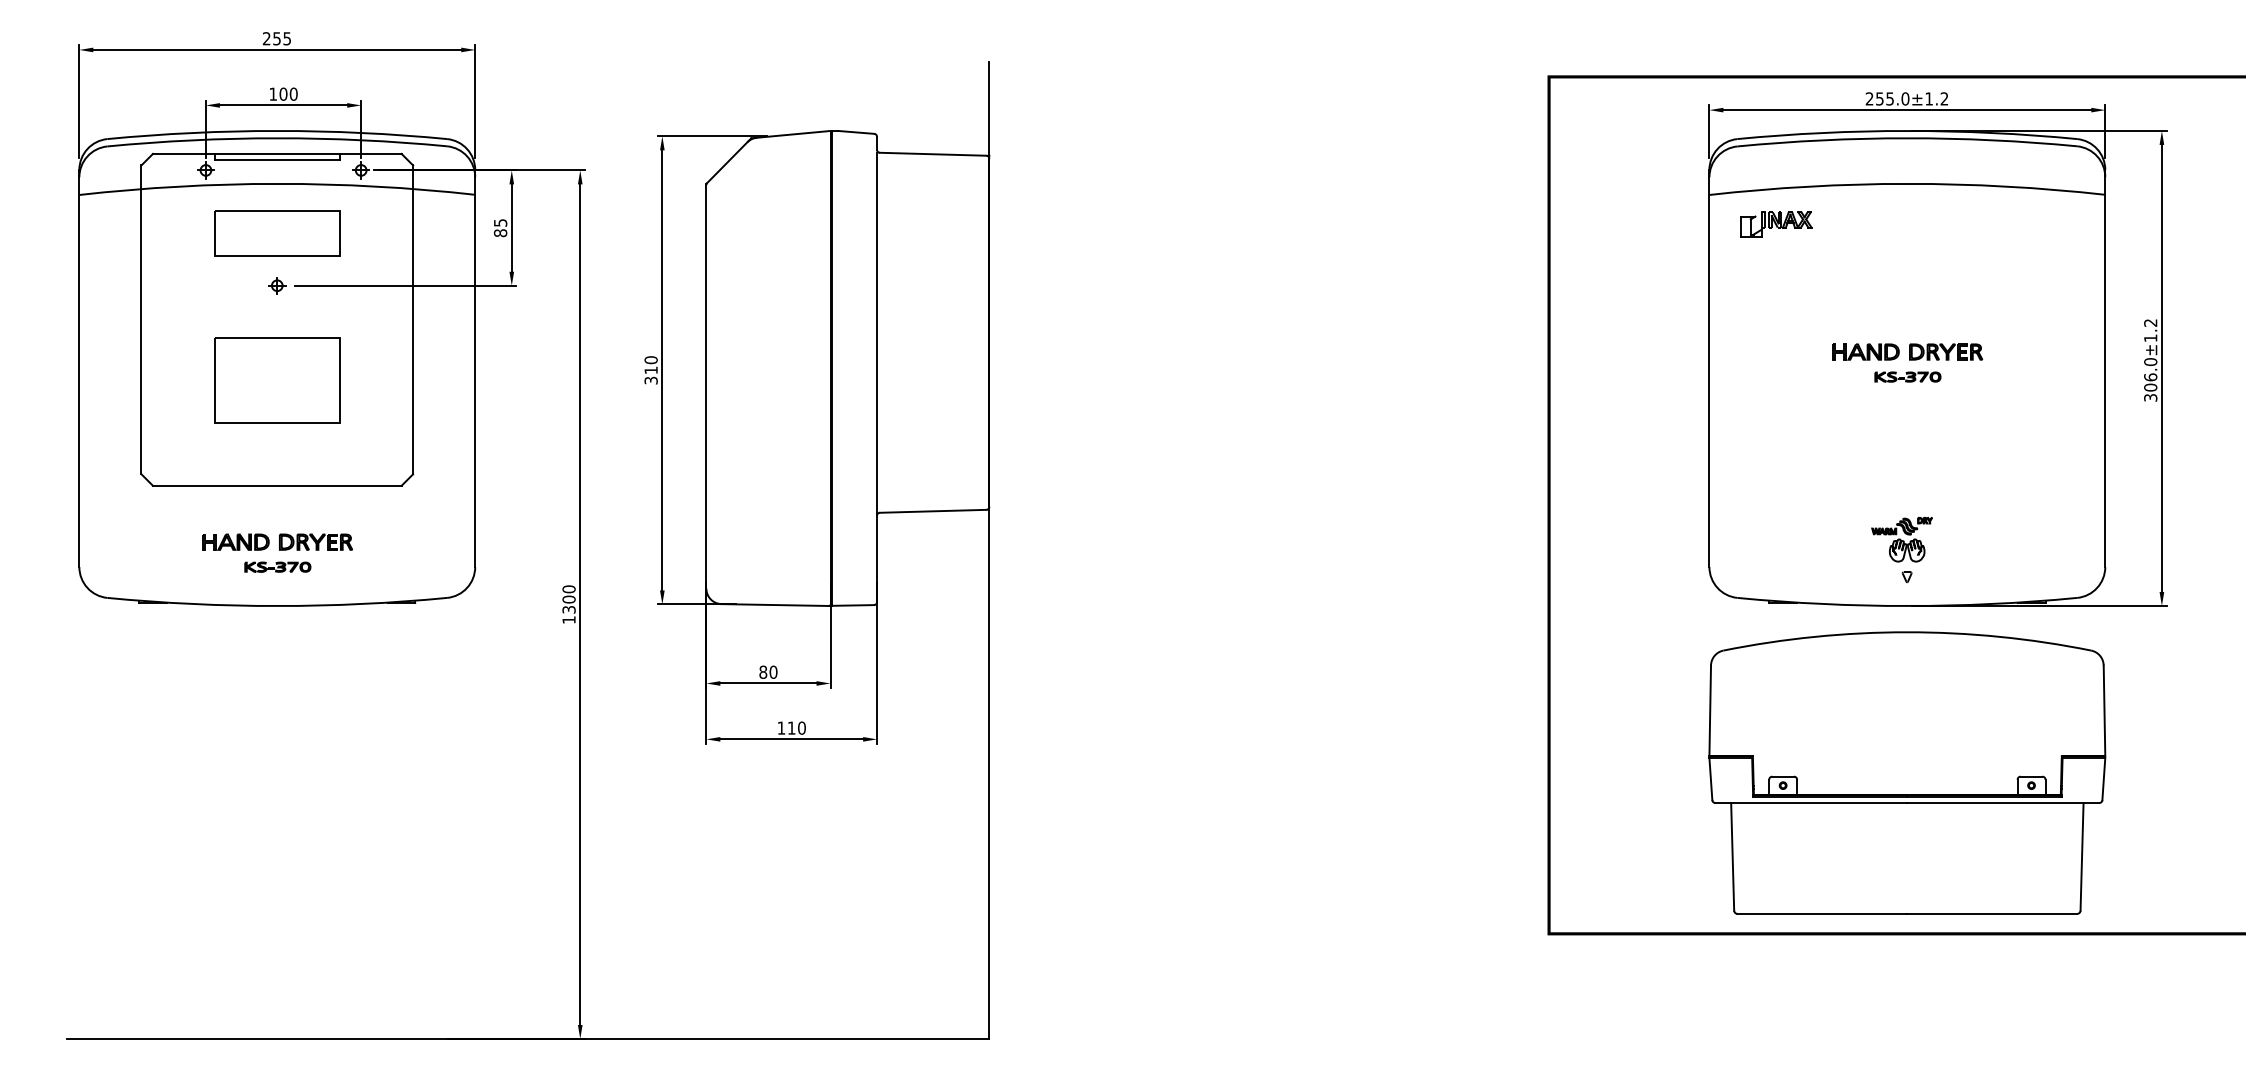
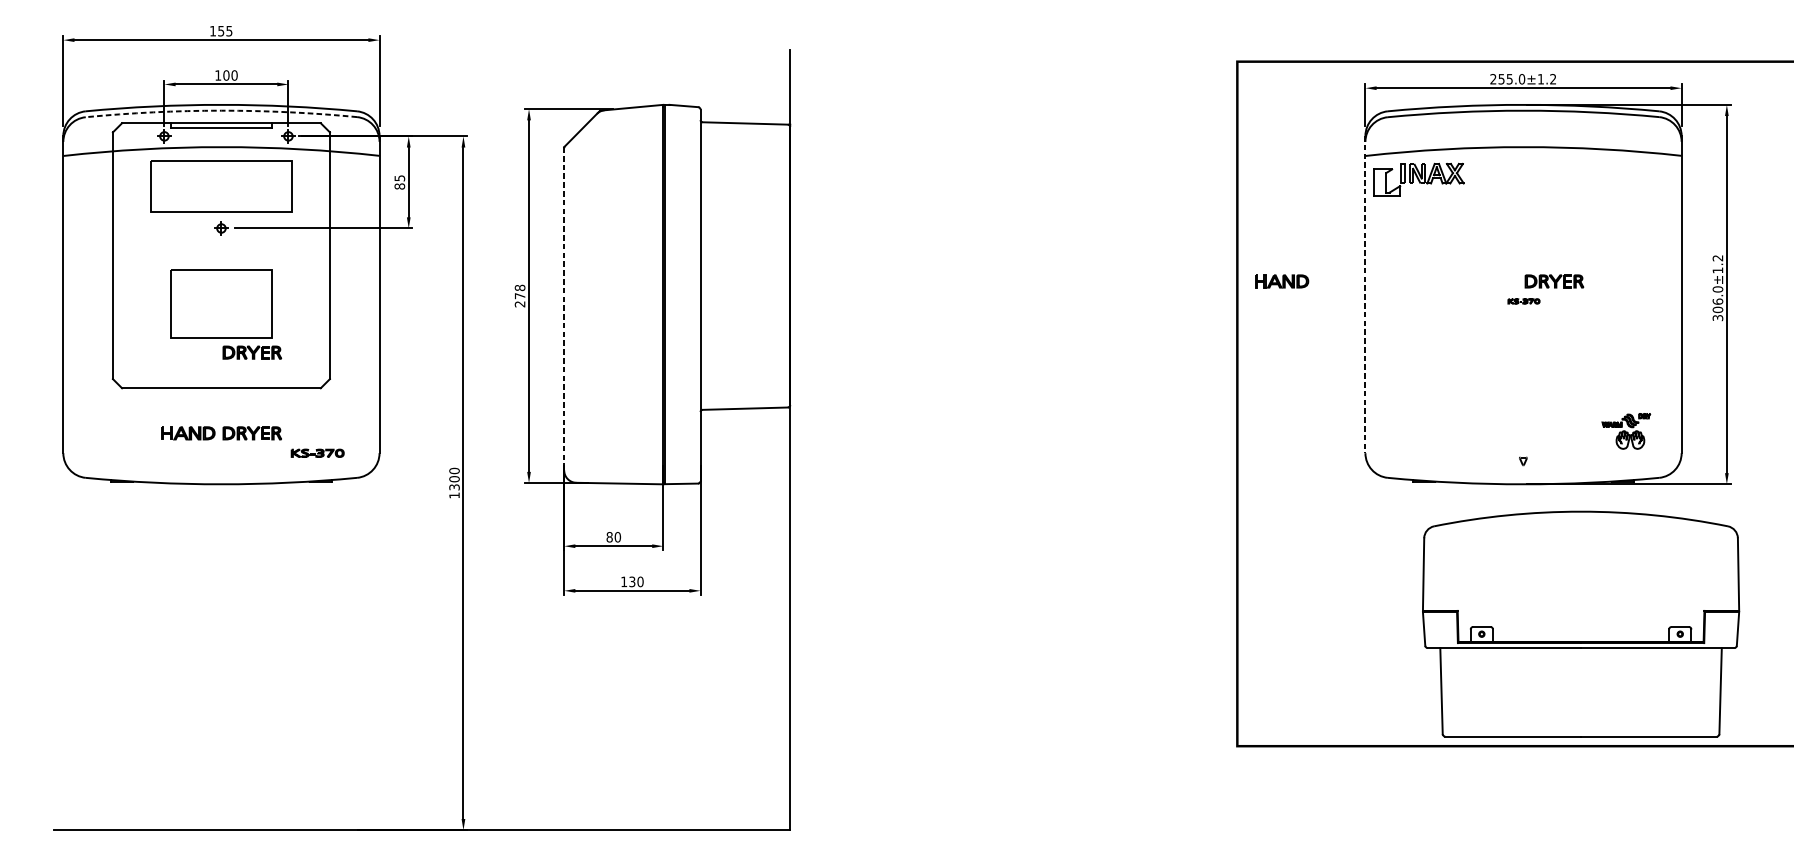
text: (266, 38) -> (212, 30), 255 -> 155
arc: (277, 138) -> (221, 110), solid -> dashed
part: (1776, 224) -> (1419, 179), size x1.6
part: (277, 233) -> (221, 186), size x1.4
part: (1865, 351) -> (1281, 281), moved
line: (1709, 368) -> (1365, 294), solid -> dashed
text: (650, 370) -> (519, 296), 310 -> 278
part: (1907, 376) -> (1523, 300), size x0.6
line: (706, 386) -> (564, 308), solid -> dashed
part: (315, 440) -> (251, 352), added
part: (1901, 539) -> (1625, 431), moved
part: (277, 566) -> (317, 452), moved
text: (791, 727) -> (632, 581), 110 -> 130
part: (1907, 772) -> (1581, 623), moved

